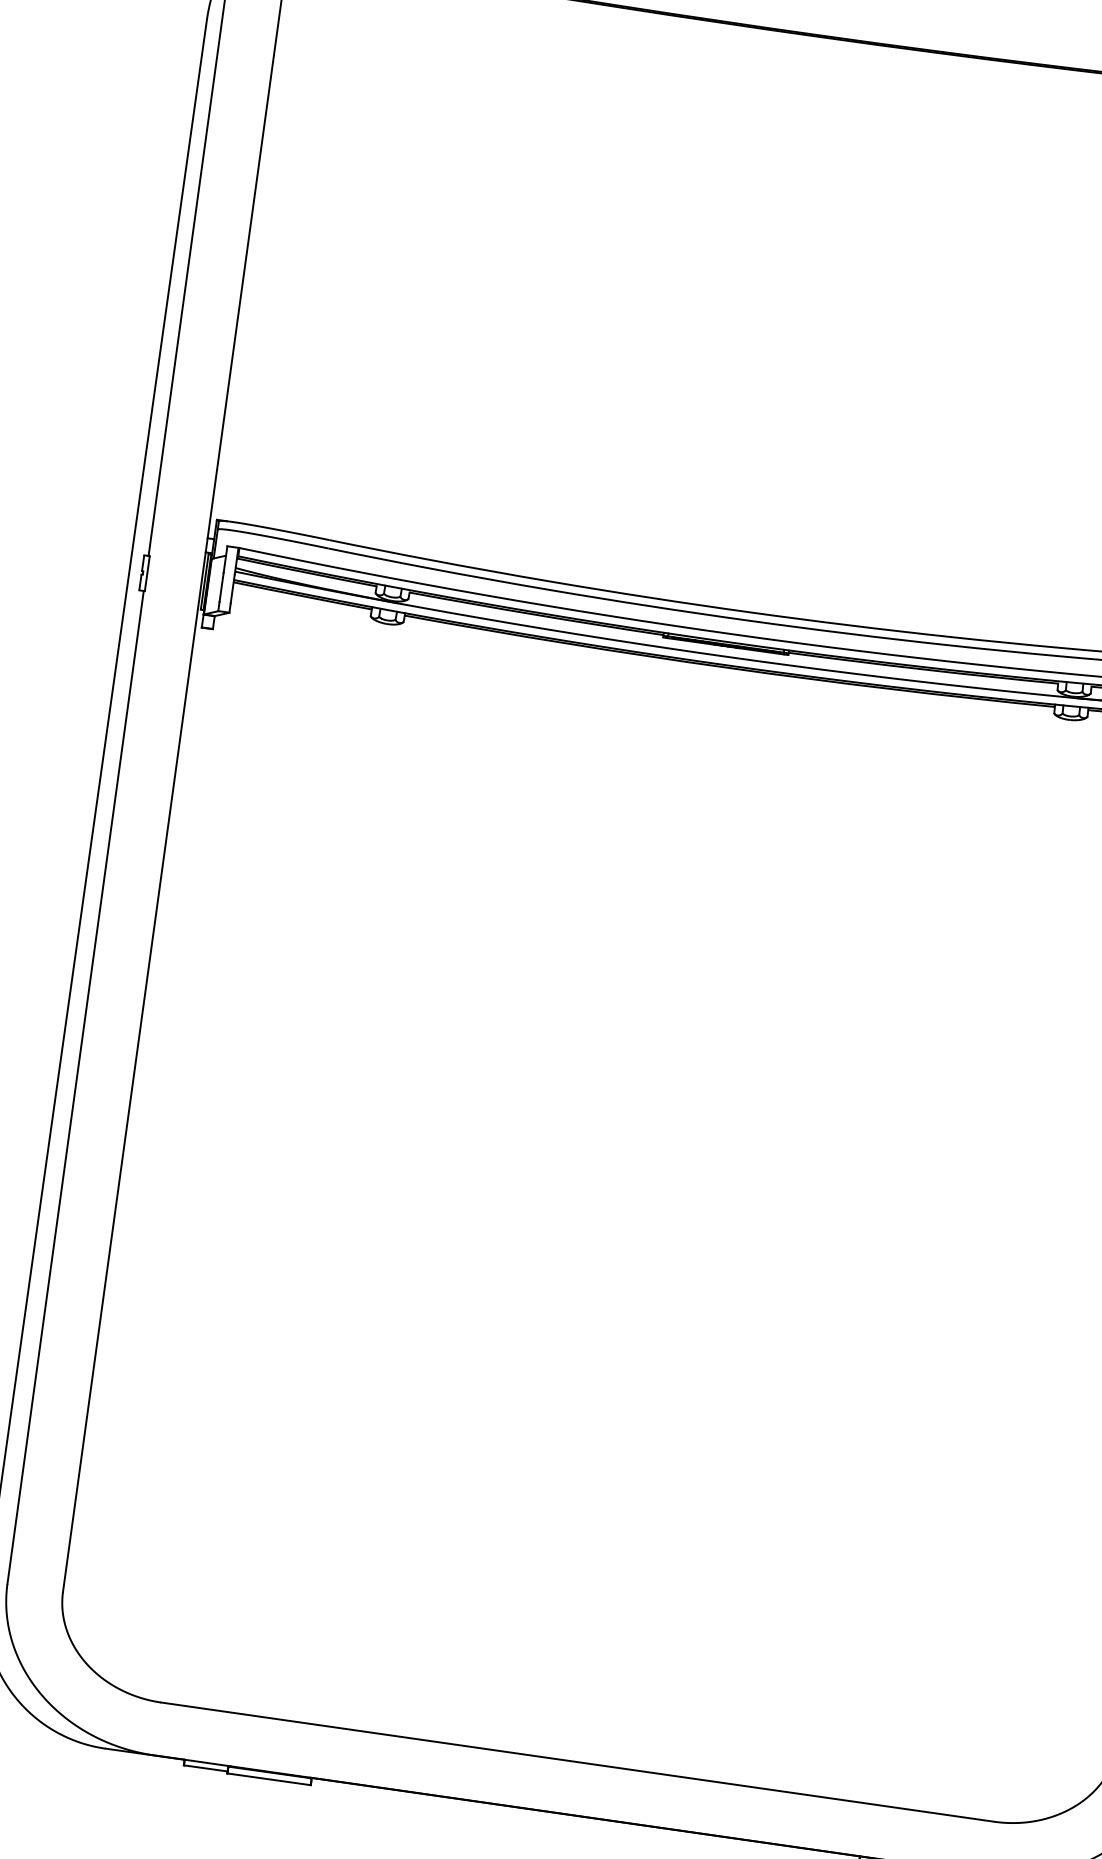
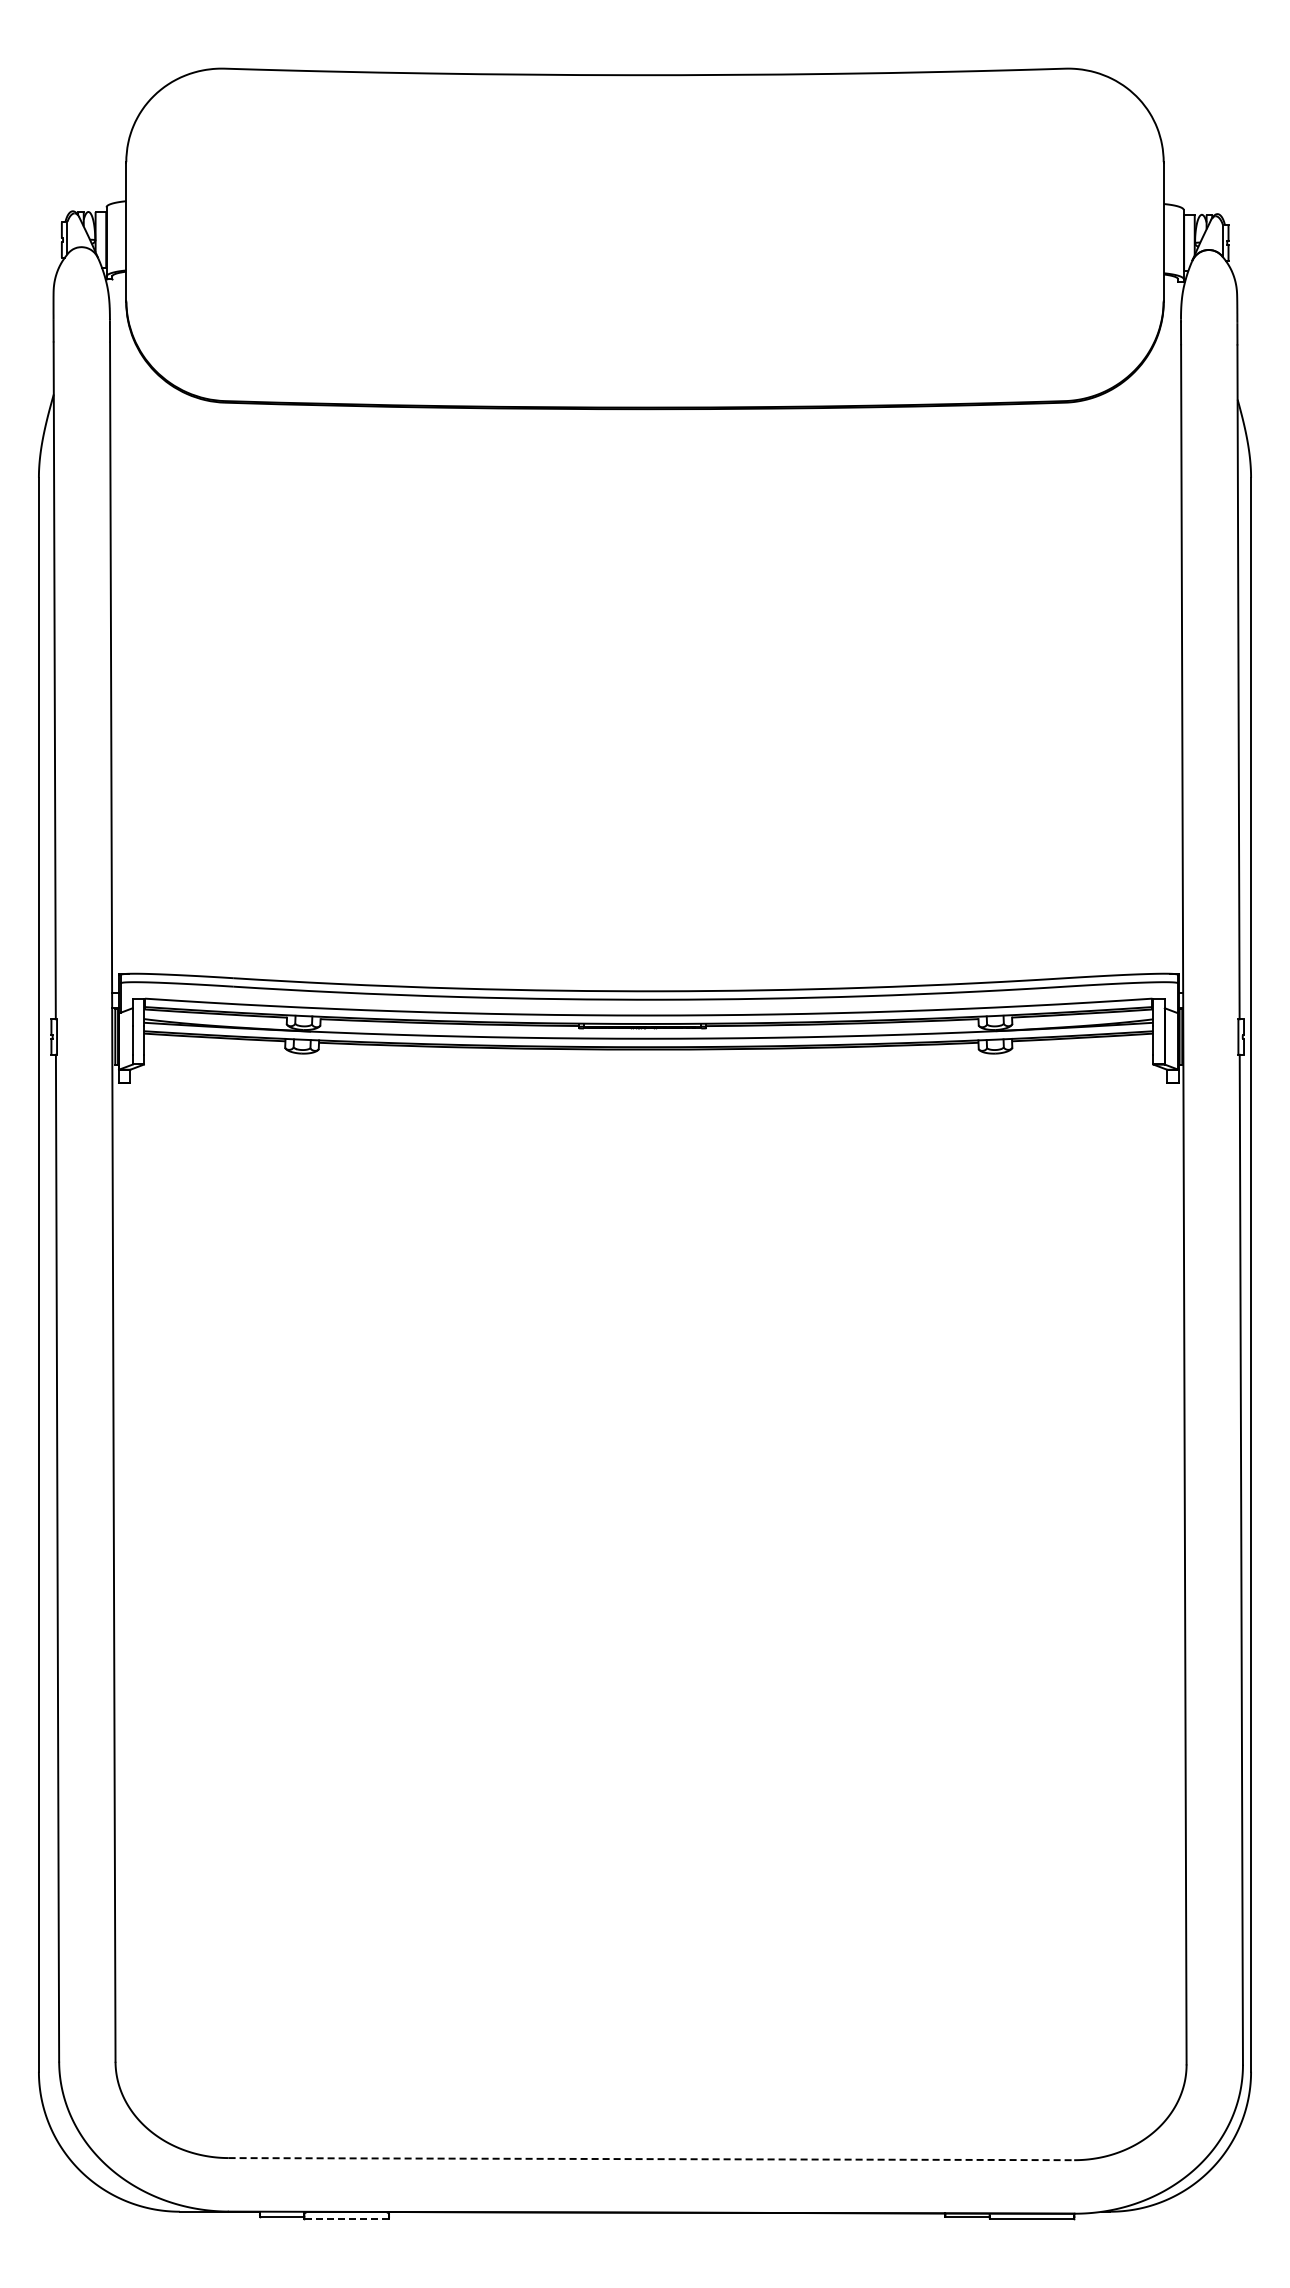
line: (577, 1762) -> (651, 2159), solid -> dashed
line: (268, 1779) -> (346, 2219), solid -> dashed

